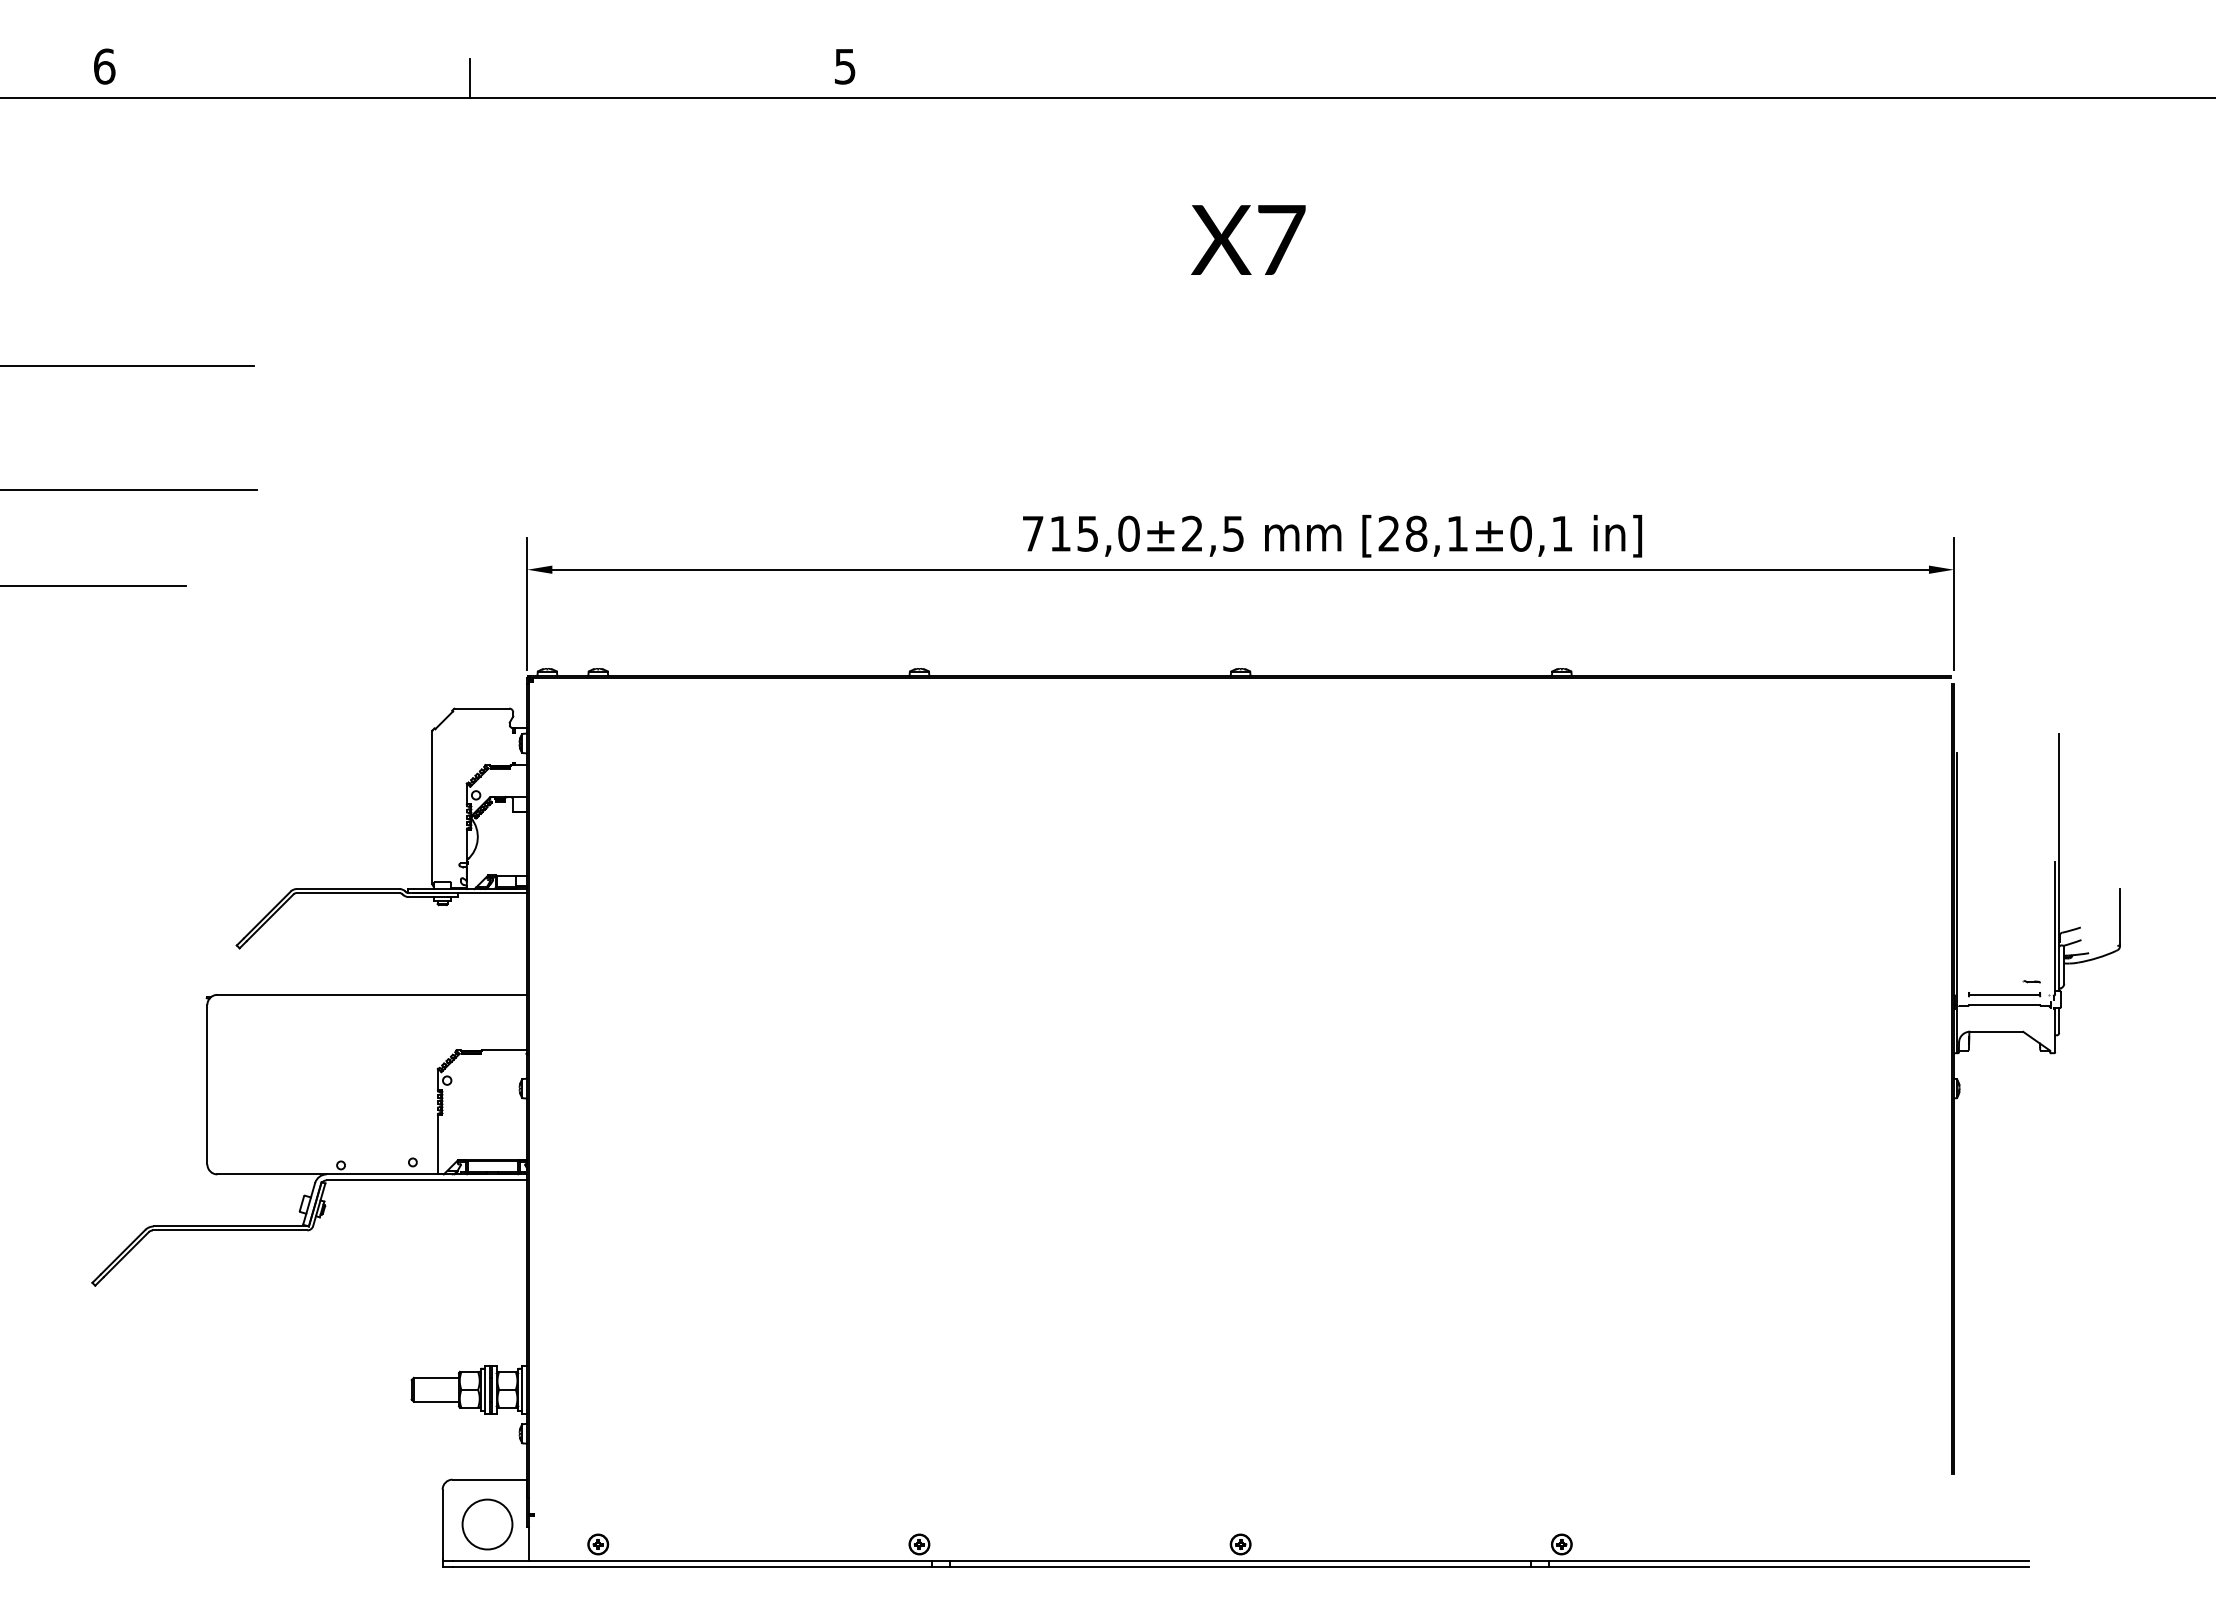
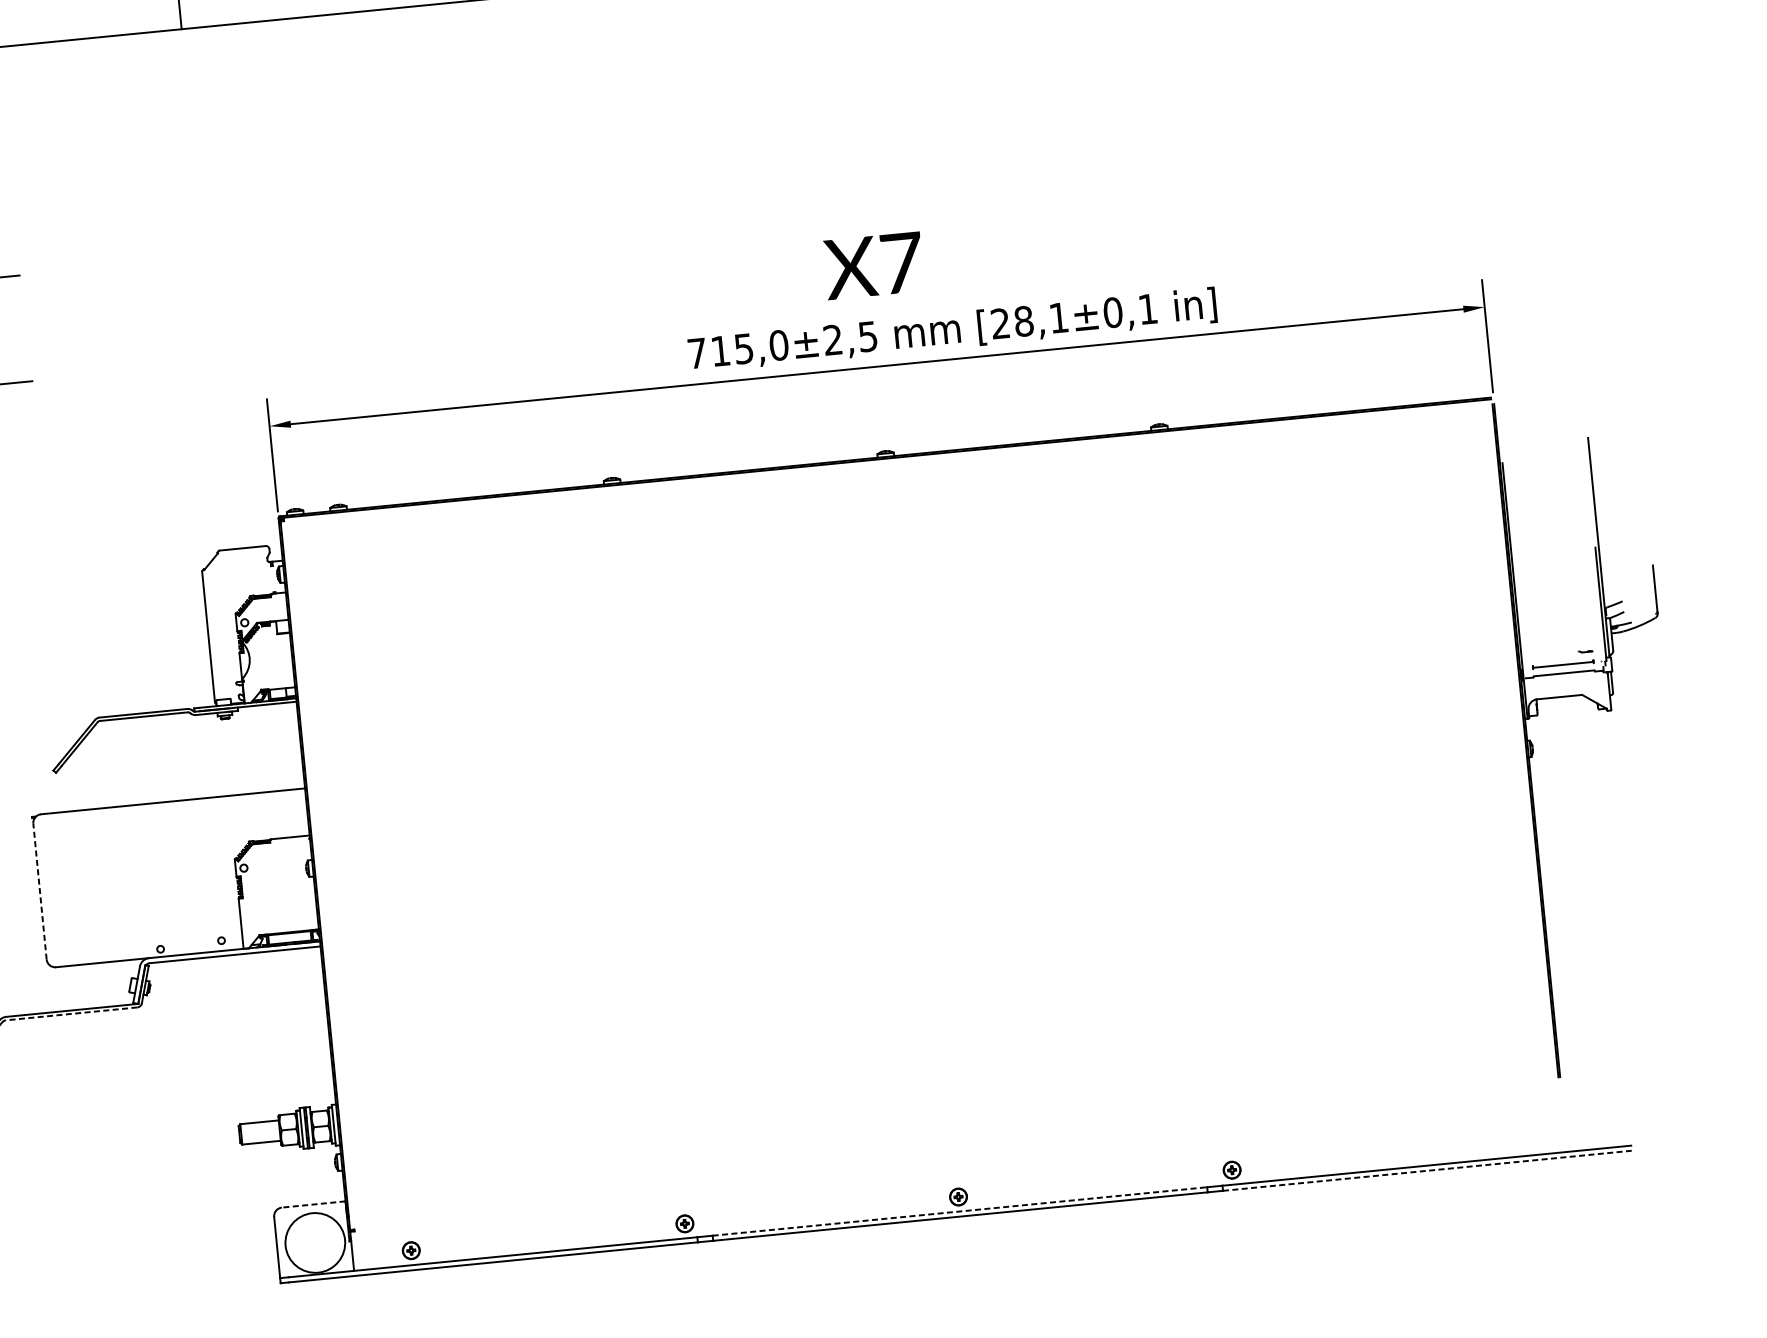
text: (1248, 239) -> (873, 265), moved
line: (207, 1084) -> (40, 891), solid -> dashed
line: (229, 1230) -> (70, 1014), solid -> dashed
line: (489, 1479) -> (313, 1204), solid -> dashed
circle: (487, 1524) -> (315, 1242), size x1.4
line: (1241, 1561) -> (960, 1211), solid -> dashed
line: (1788, 1567) -> (1427, 1170), solid -> dashed

